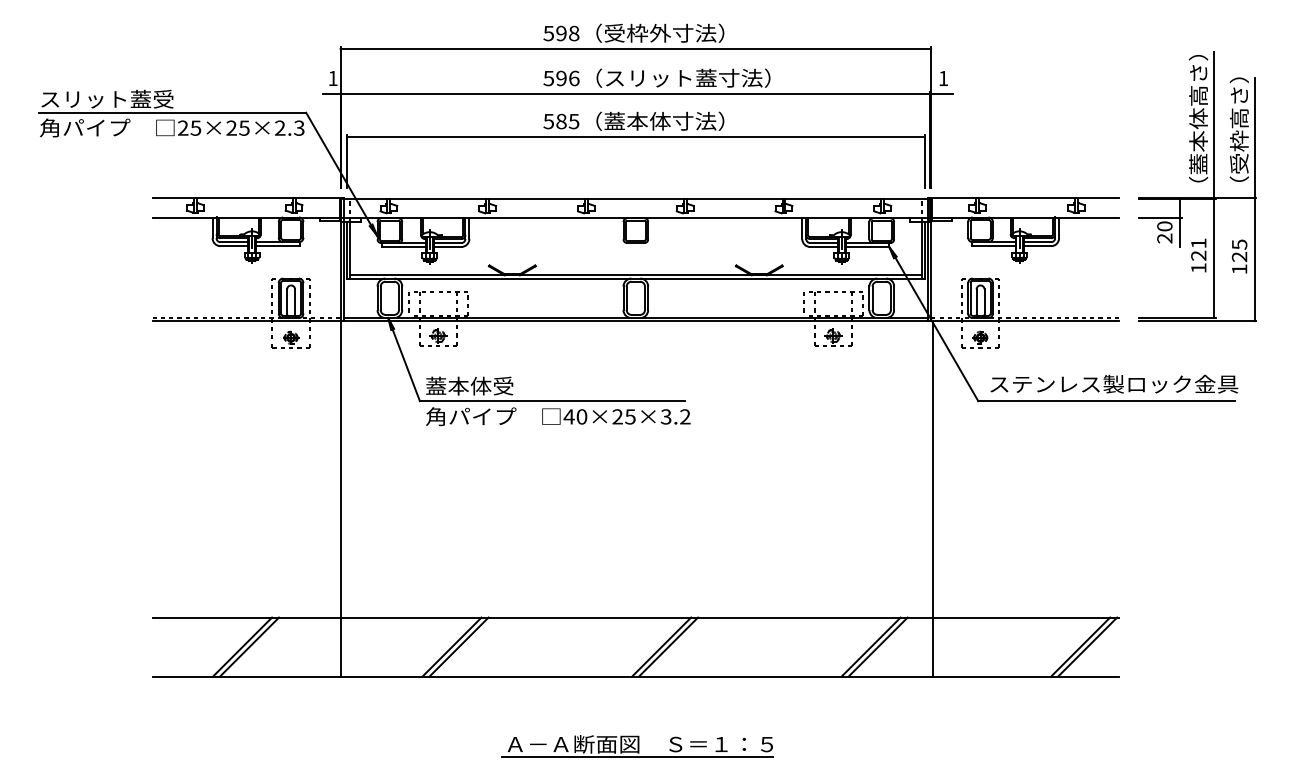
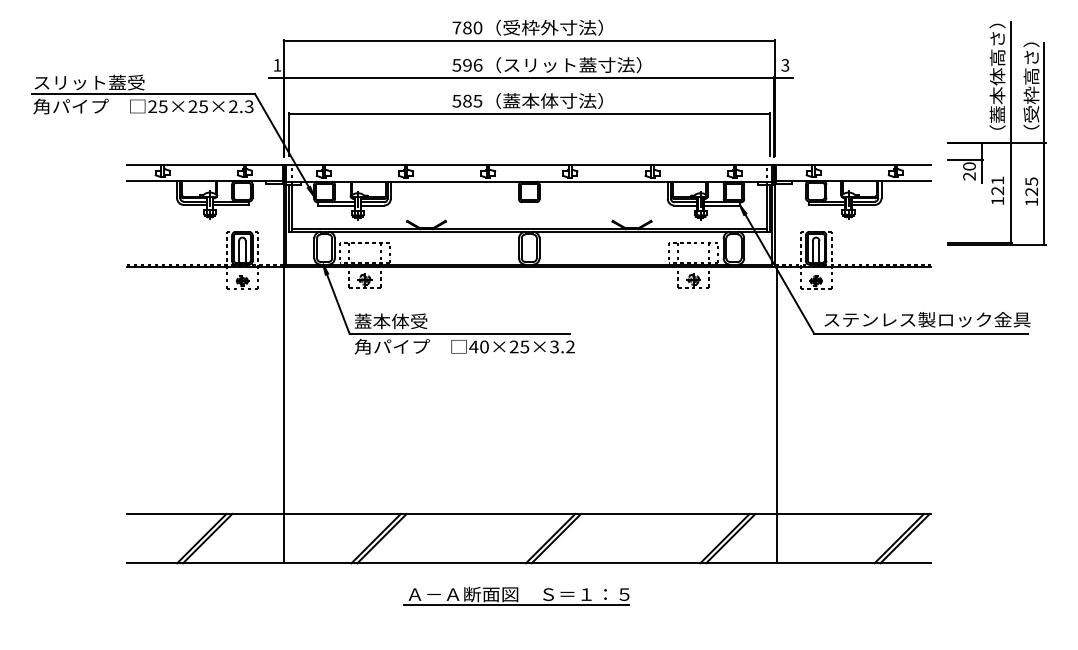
text: (561, 32) -> (467, 27), 598 -> 780
text: (943, 78) -> (785, 65), 1 -> 3
part: (1197, 186) -> (996, 133), moved
part: (637, 745) -> (516, 595), moved

